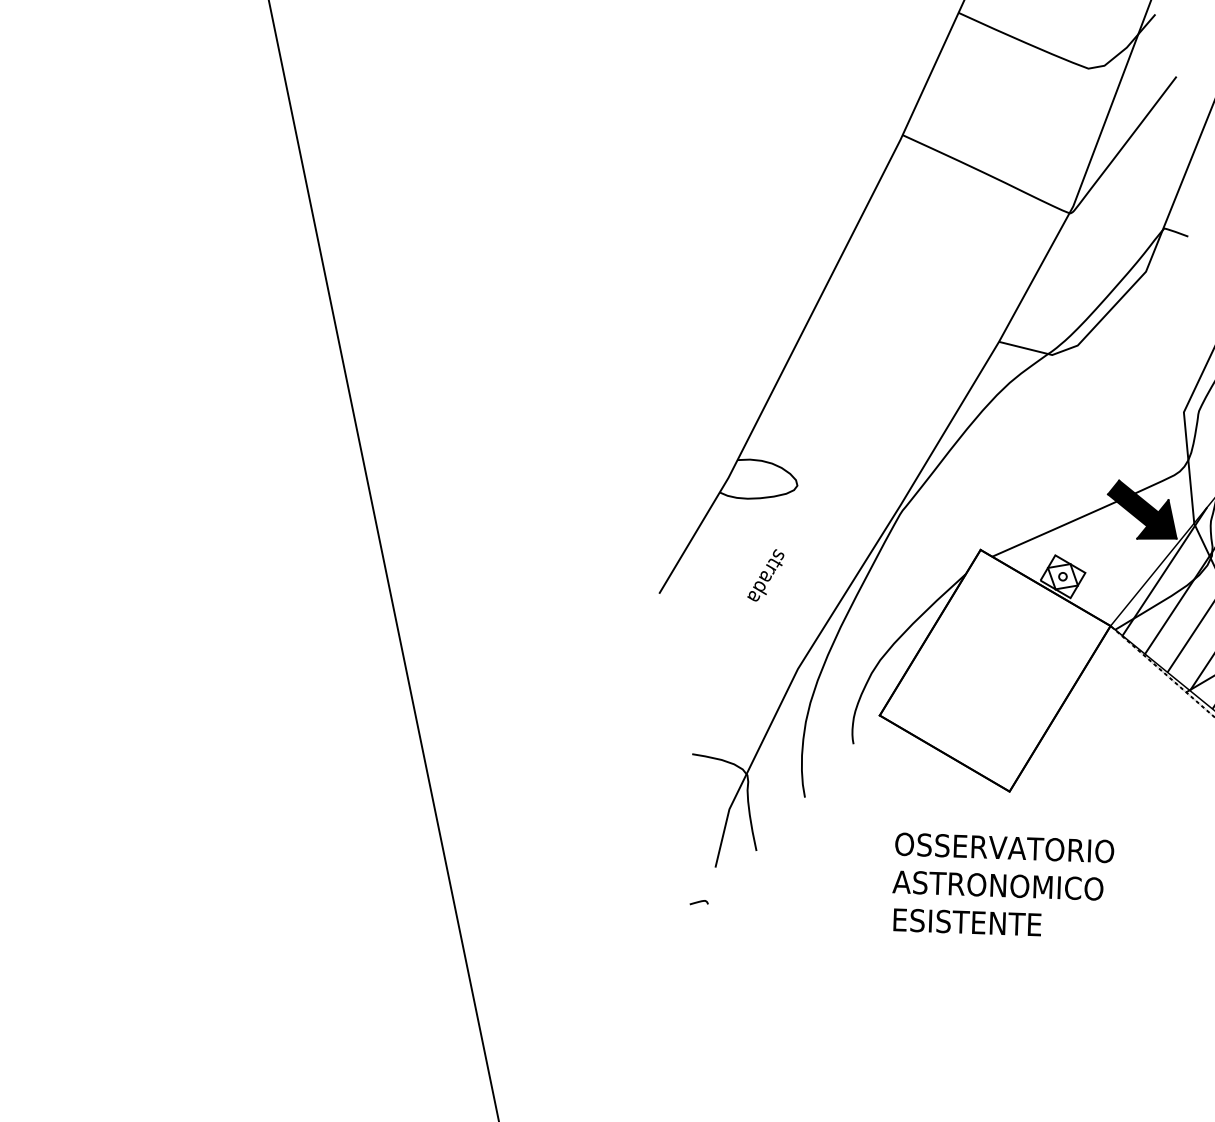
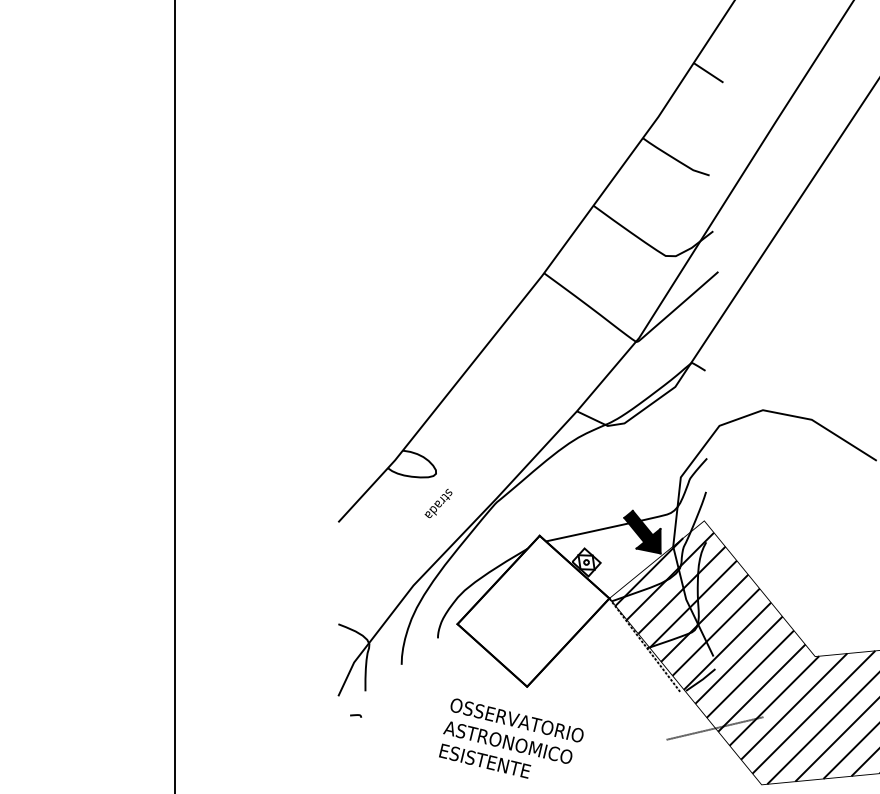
text: (765, 575) -> (438, 503), moved
curve: (699, 902) -> (356, 715), moved

